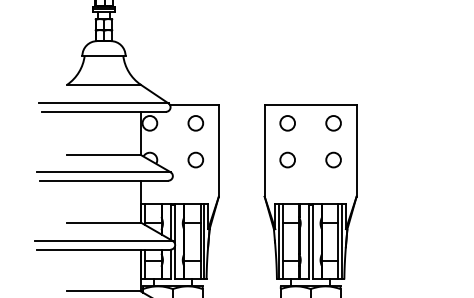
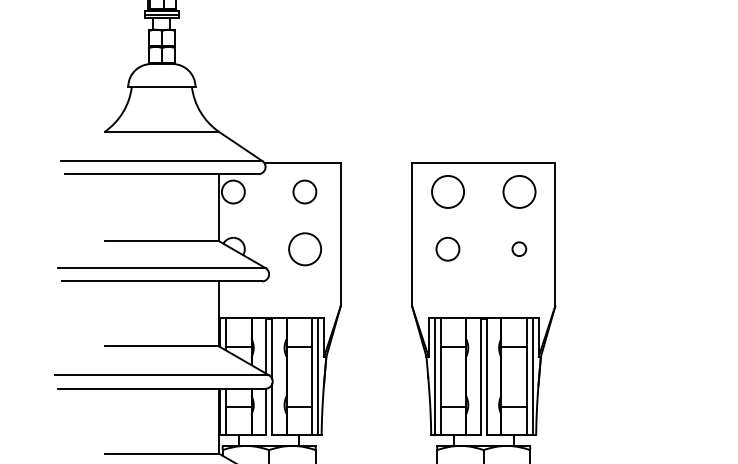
circle: (287, 123) -> (447, 192), size x1.4
circle: (333, 123) -> (519, 192), size x1.4
circle: (195, 159) -> (304, 248), size x1.4
circle: (333, 159) -> (519, 248), size x0.6

